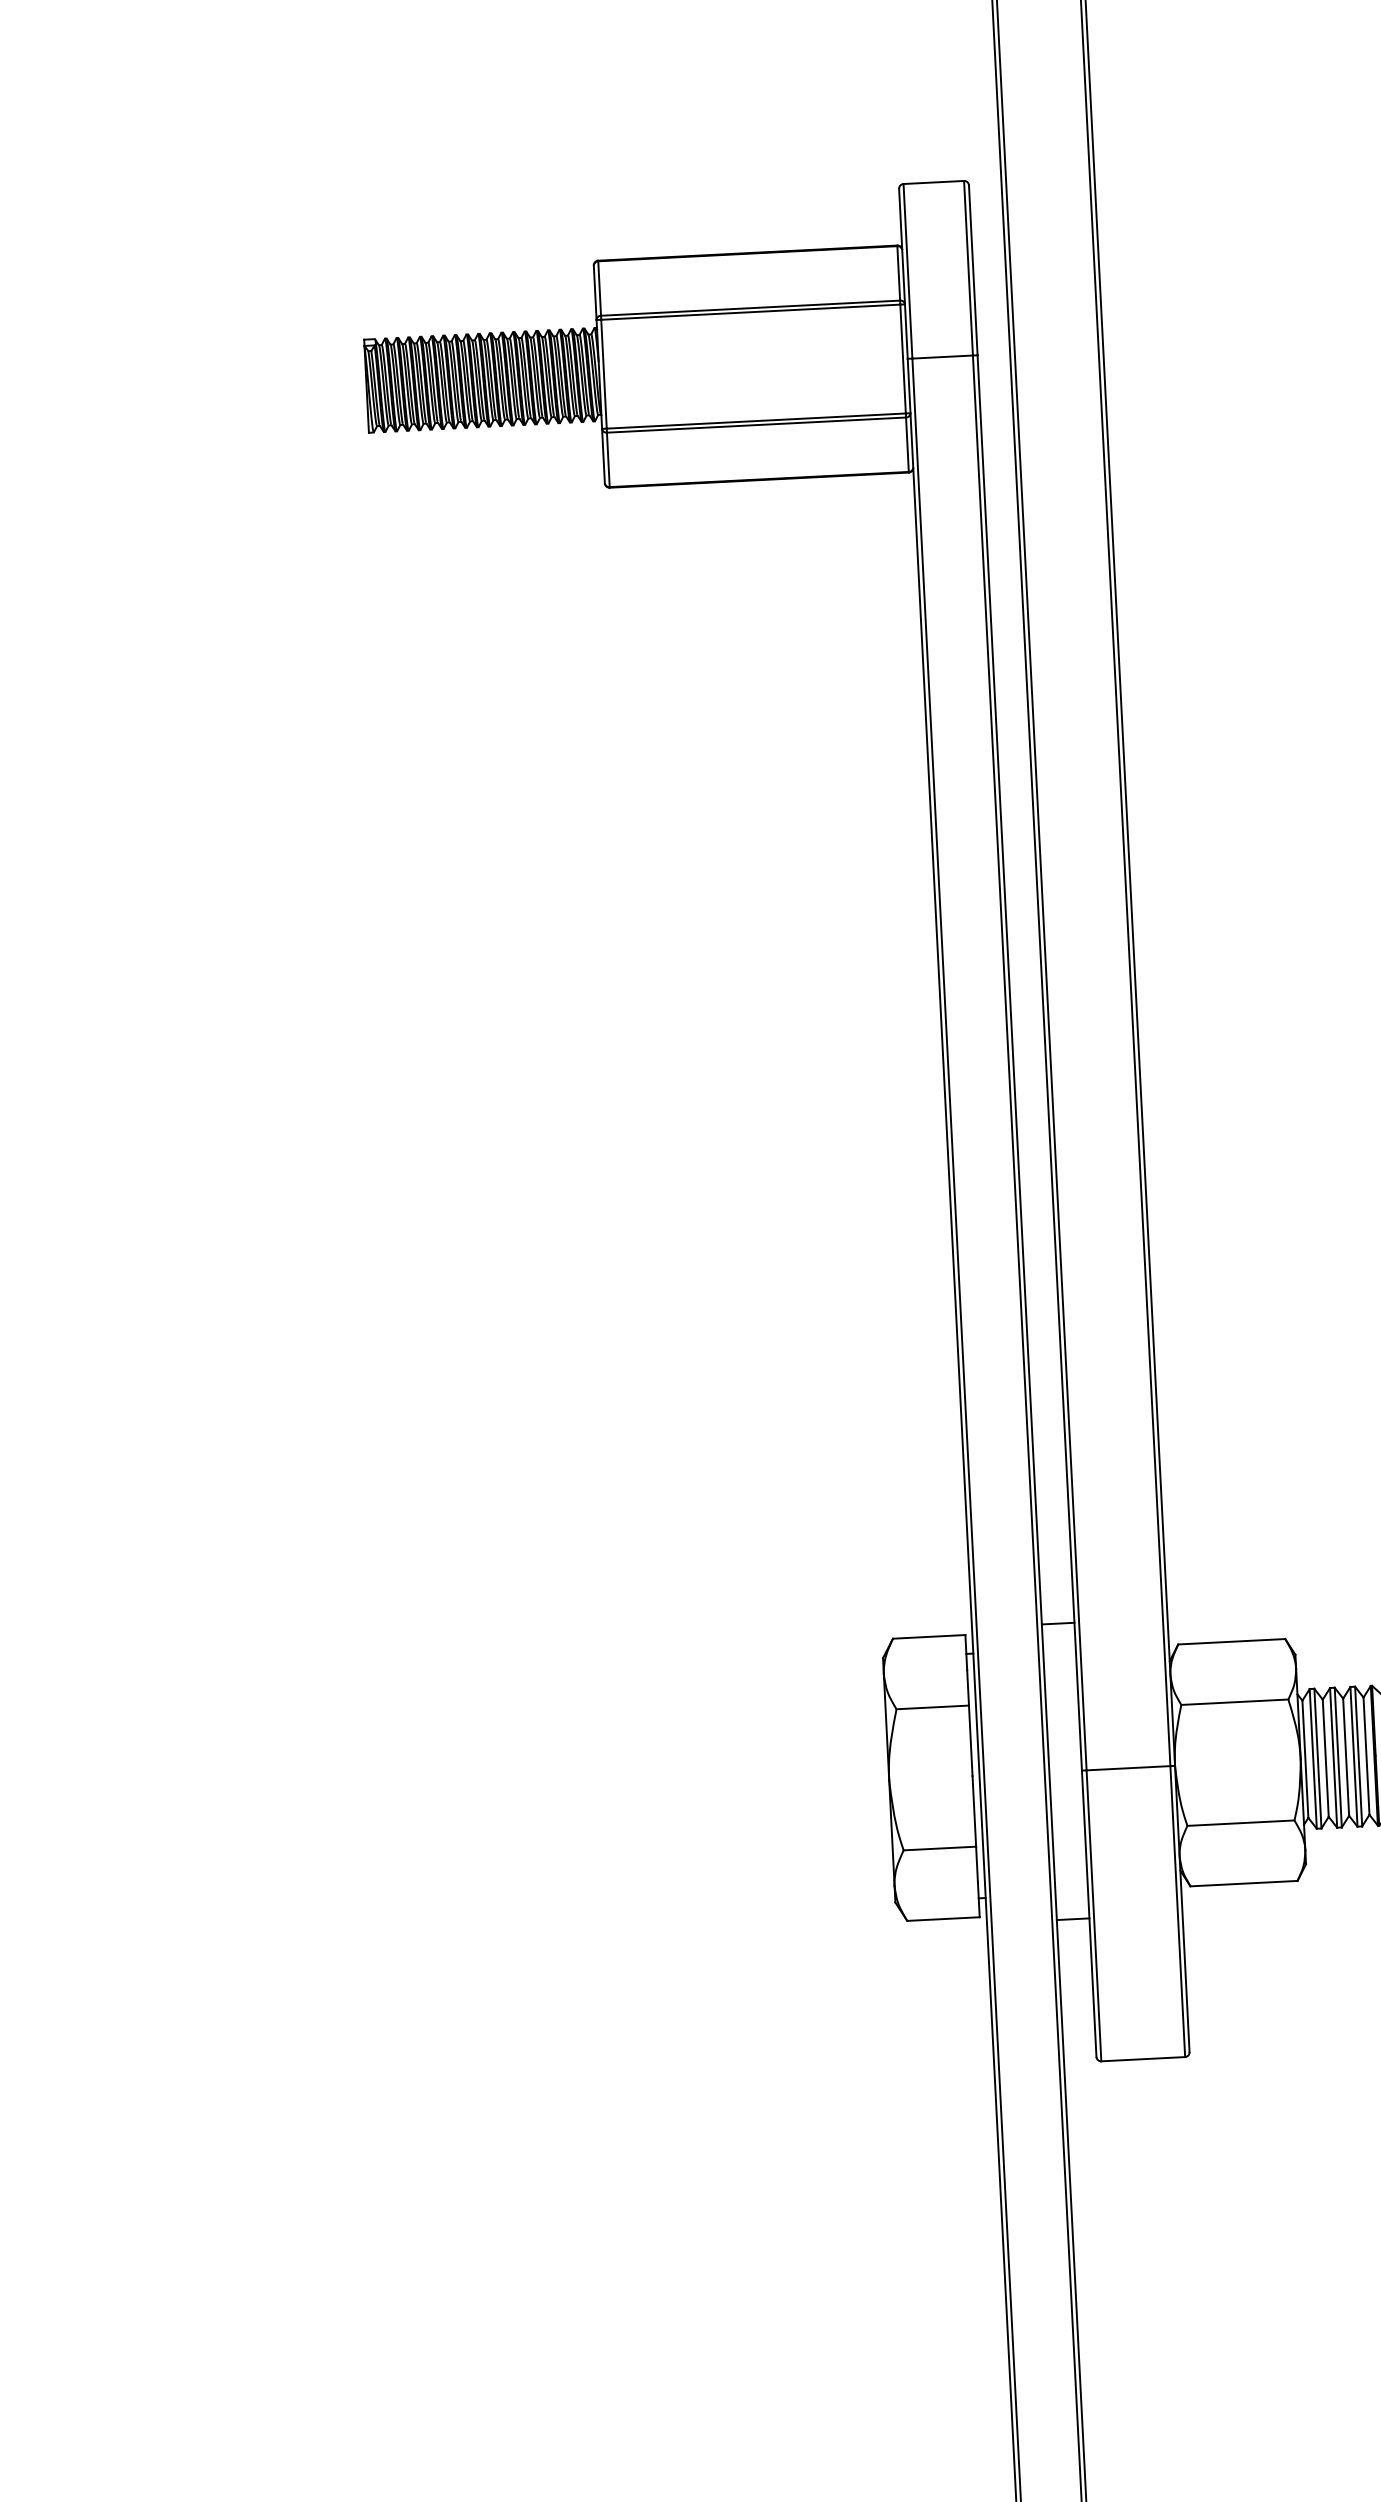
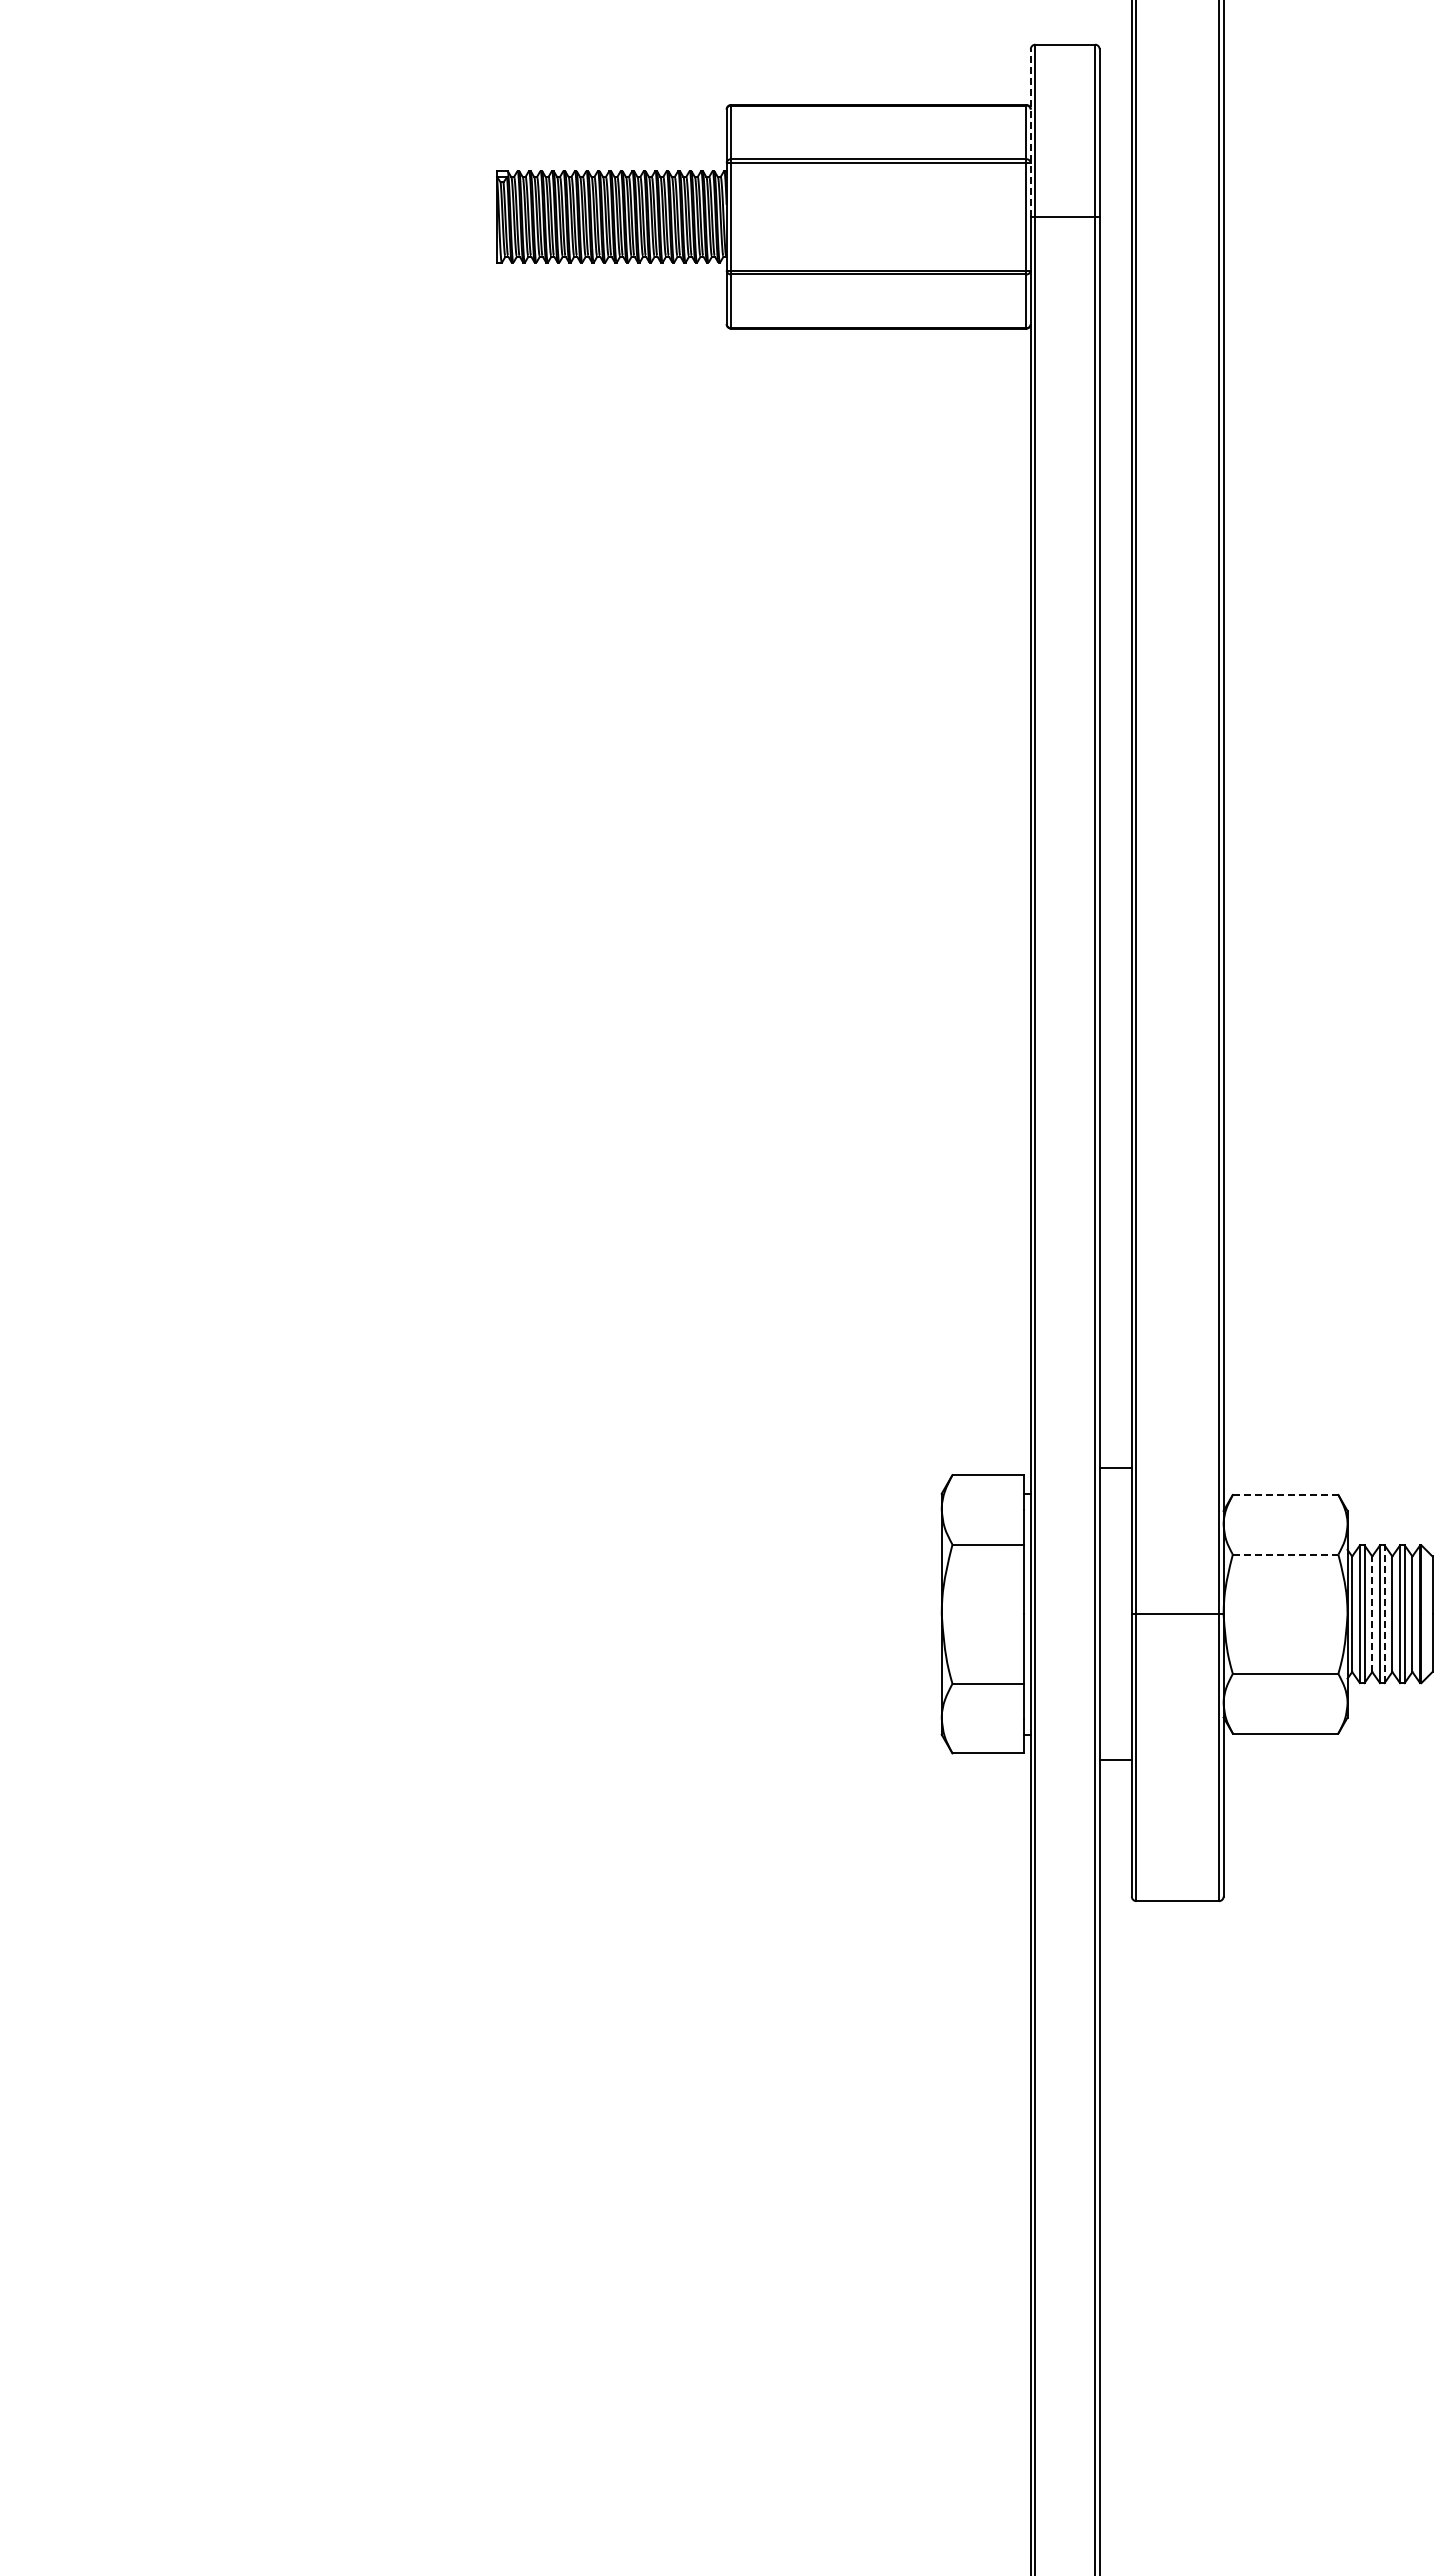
line: (903, 274) -> (1030, 133), solid -> dashed
line: (1231, 1641) -> (1285, 1494), solid -> dashed
line: (1234, 1702) -> (1285, 1554), solid -> dashed
line: (1338, 1757) -> (1384, 1614), solid -> dashed
line: (1326, 1758) -> (1372, 1614), solid -> dashed

